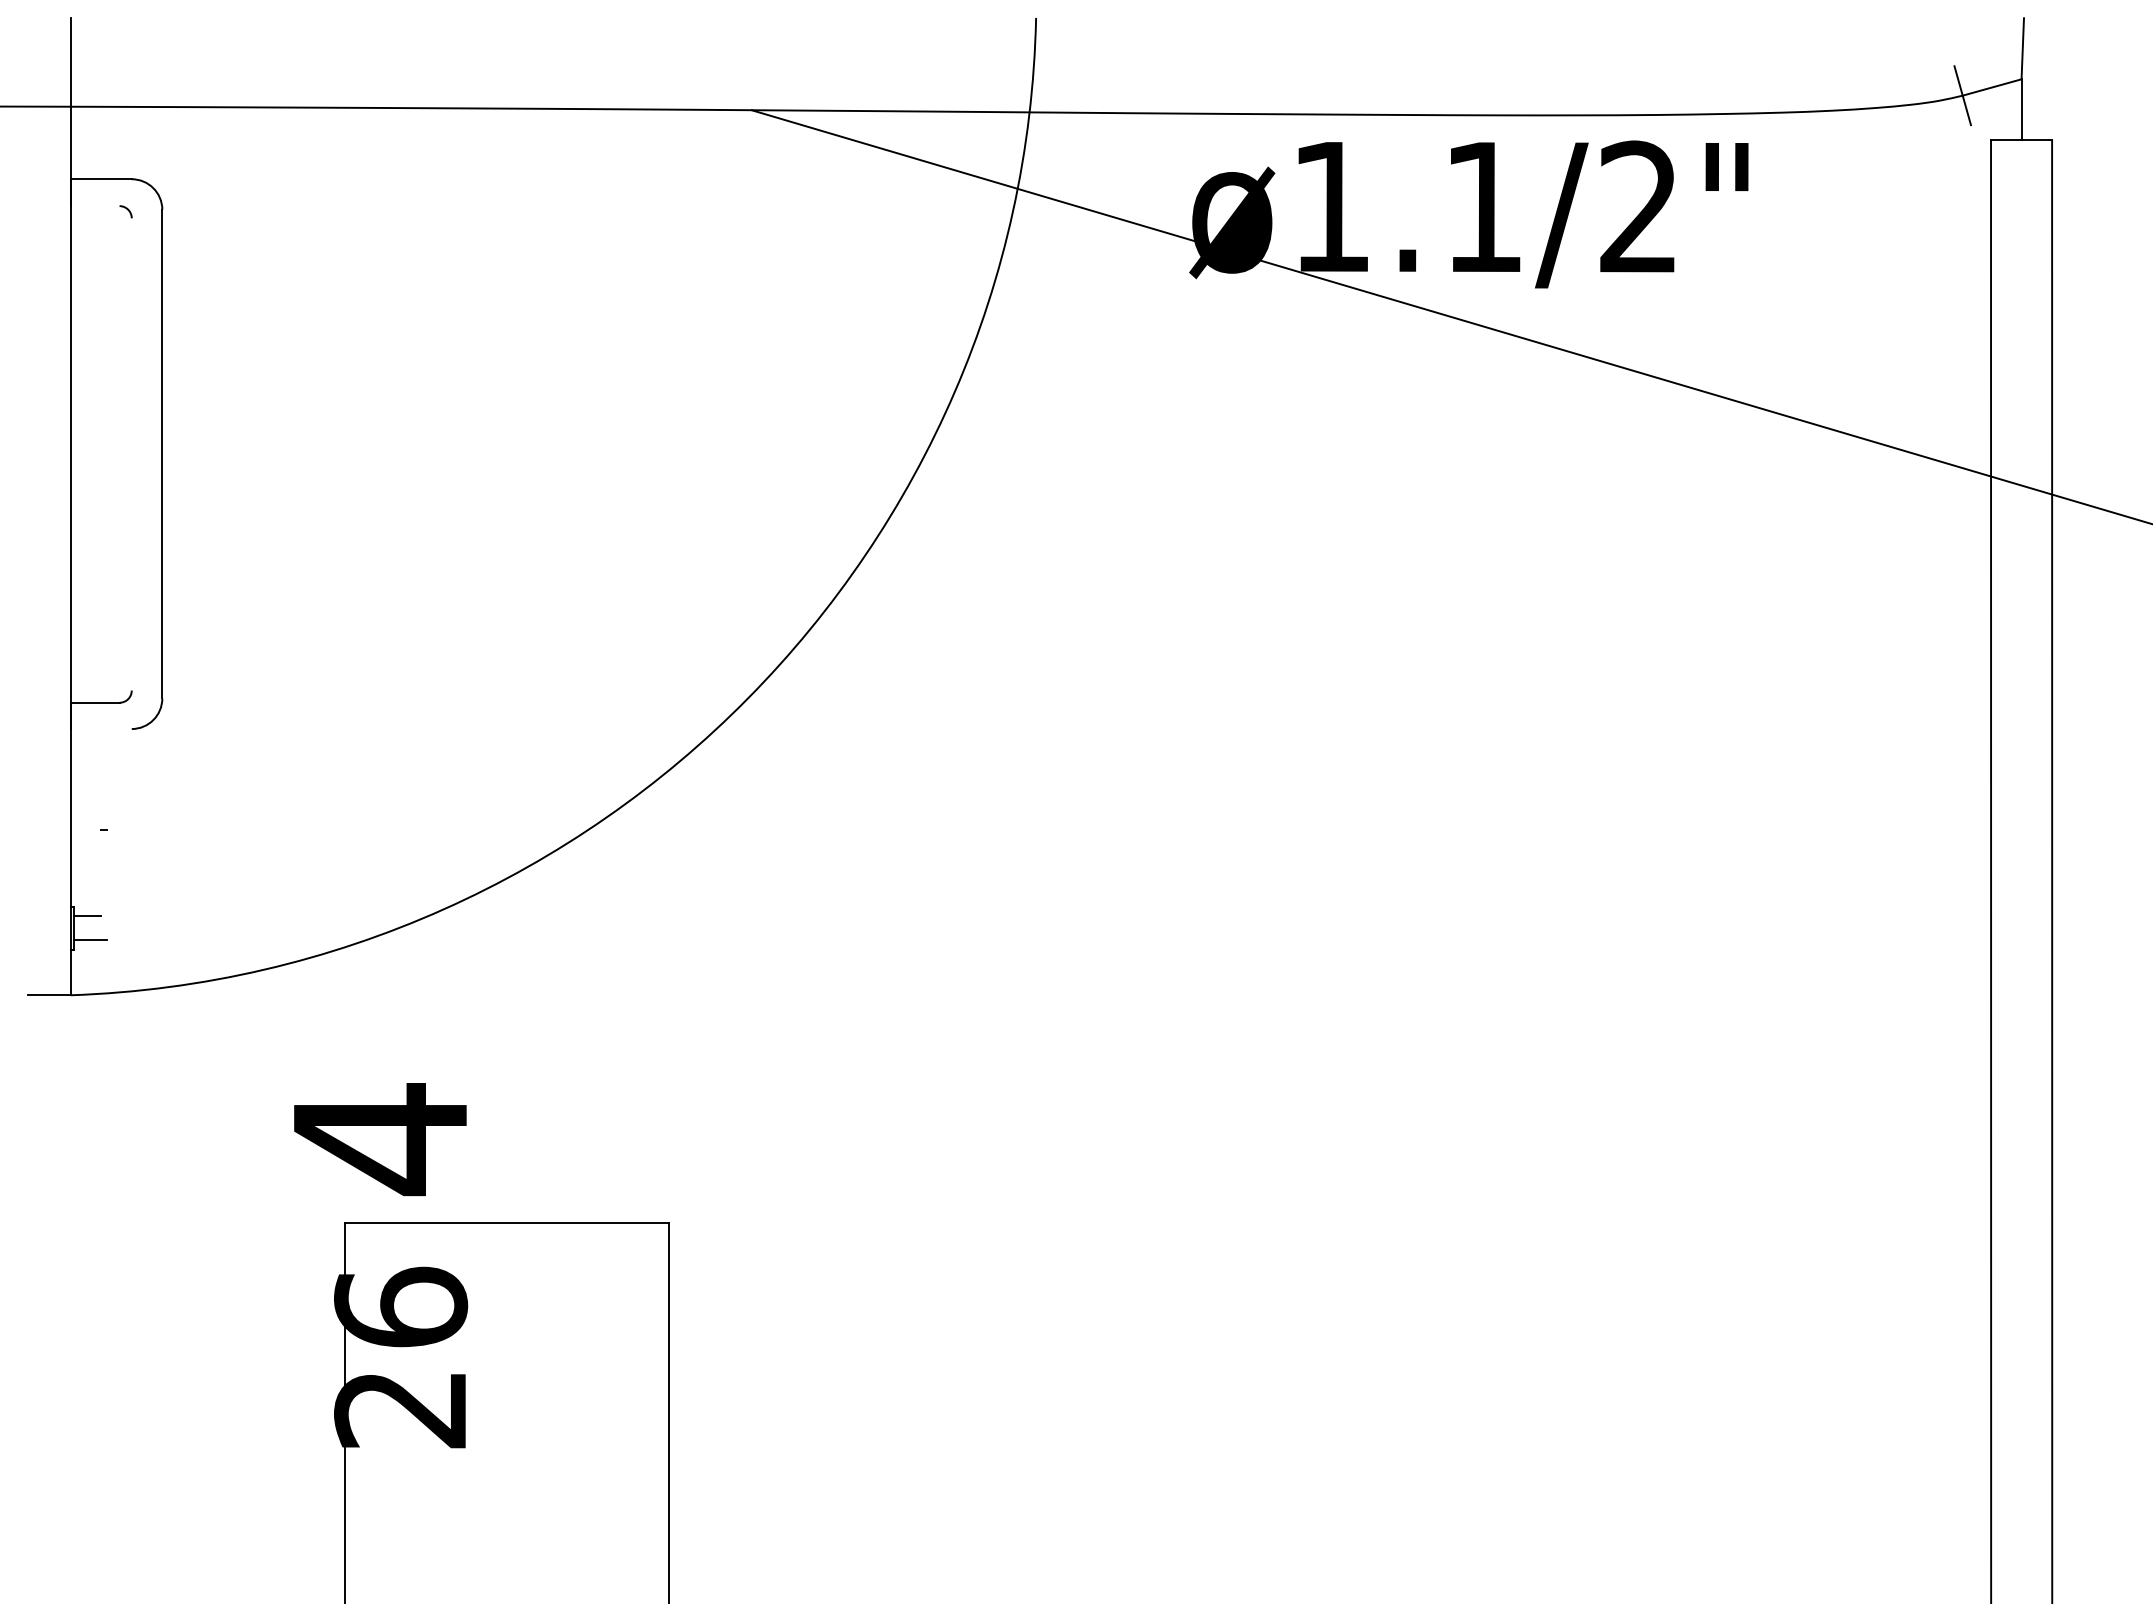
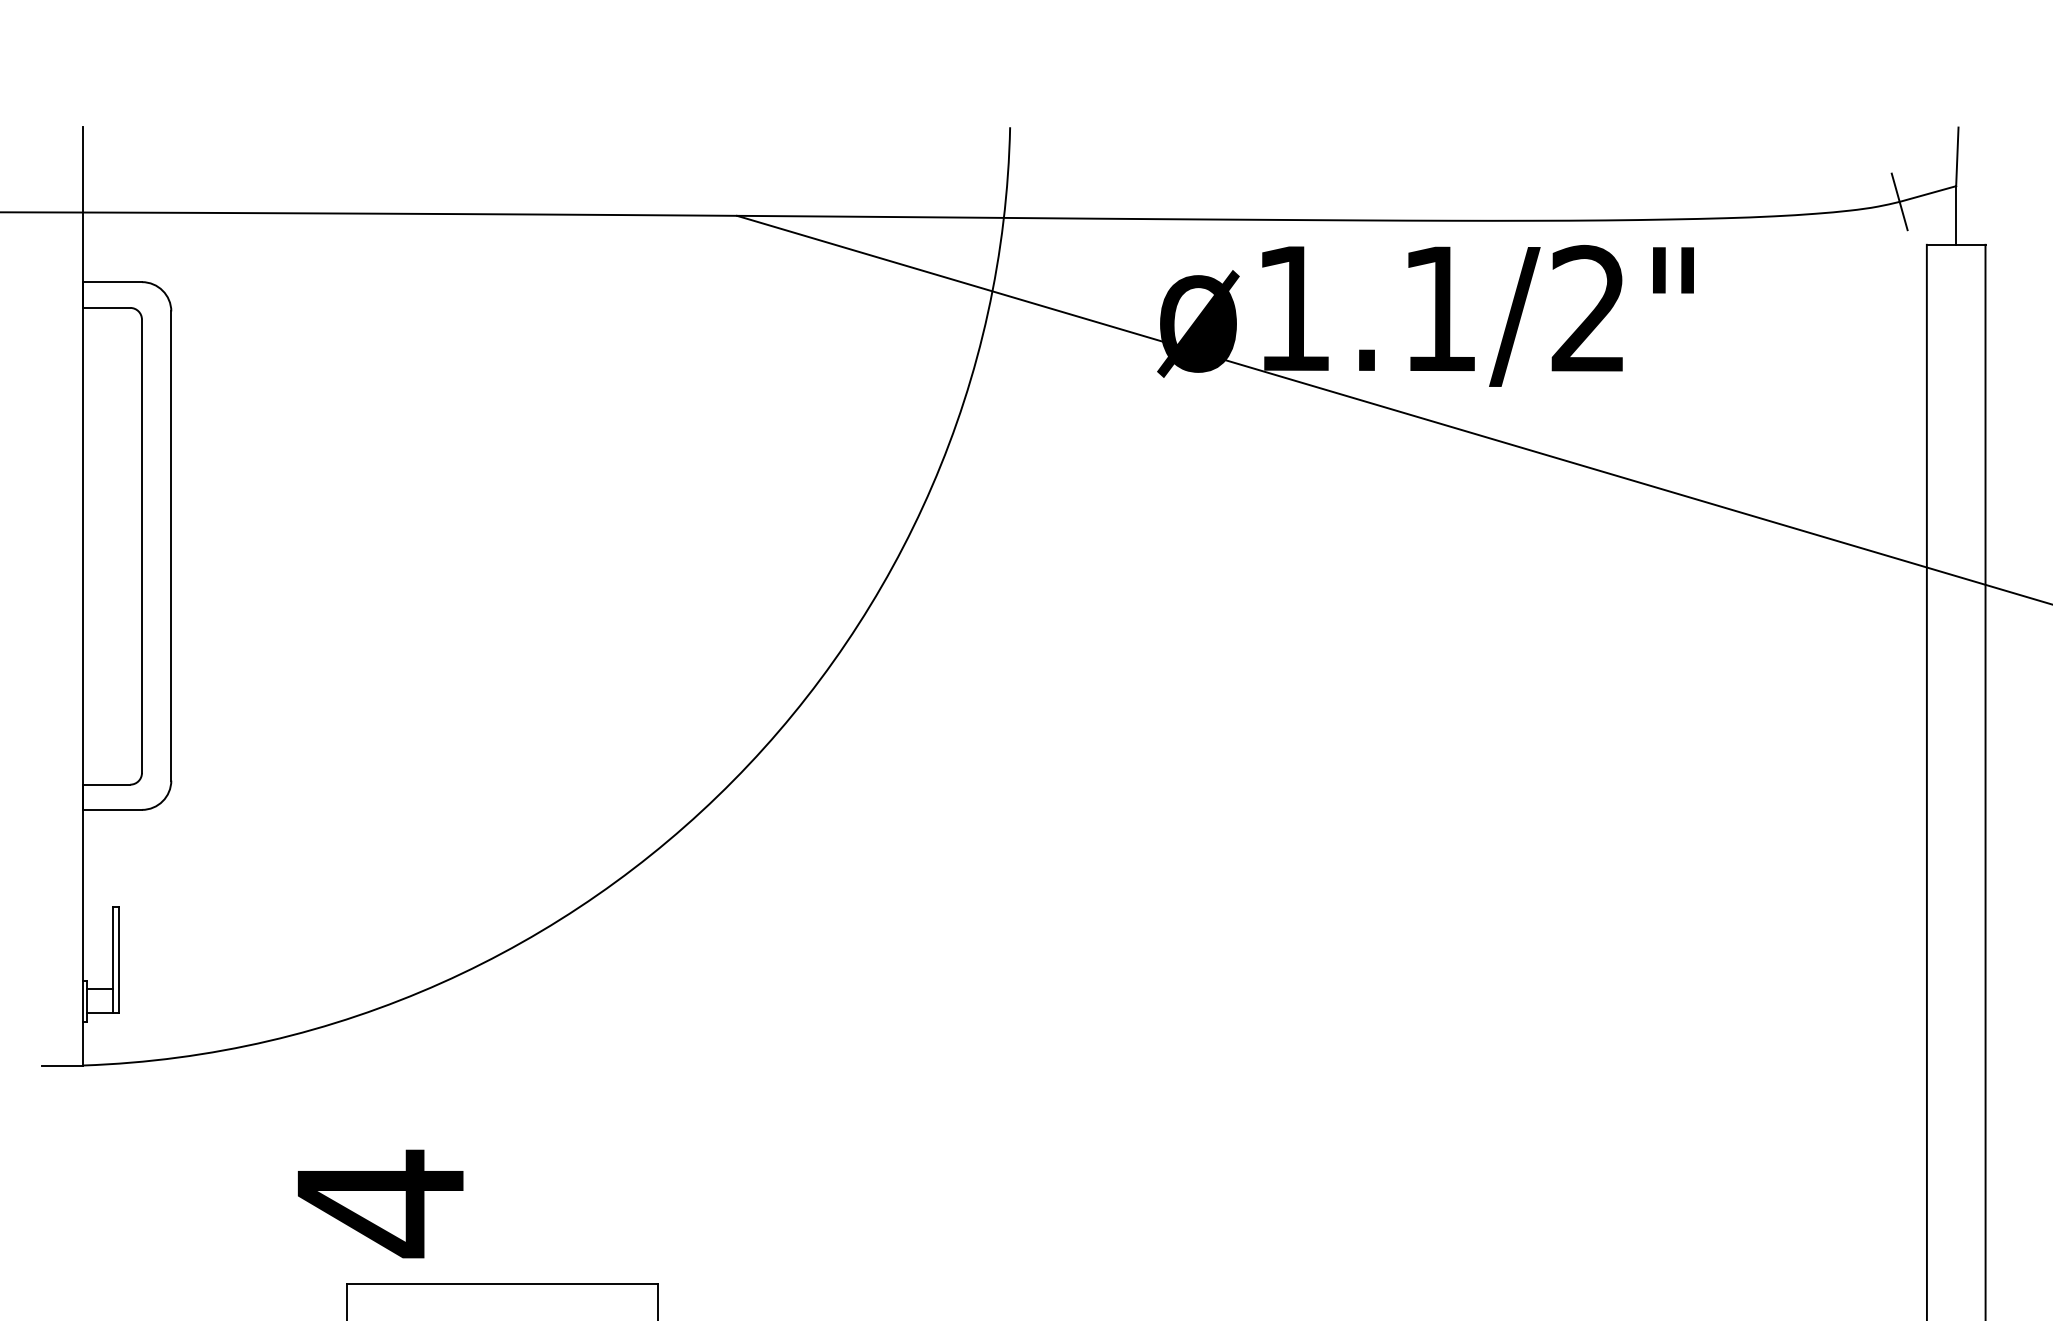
line: (94, 206) -> (106, 308), added
line: (131, 454) -> (141, 546), added
line: (100, 729) -> (111, 810), added
line: (101, 885) -> (112, 960), added
line: (107, 885) -> (118, 960), added

